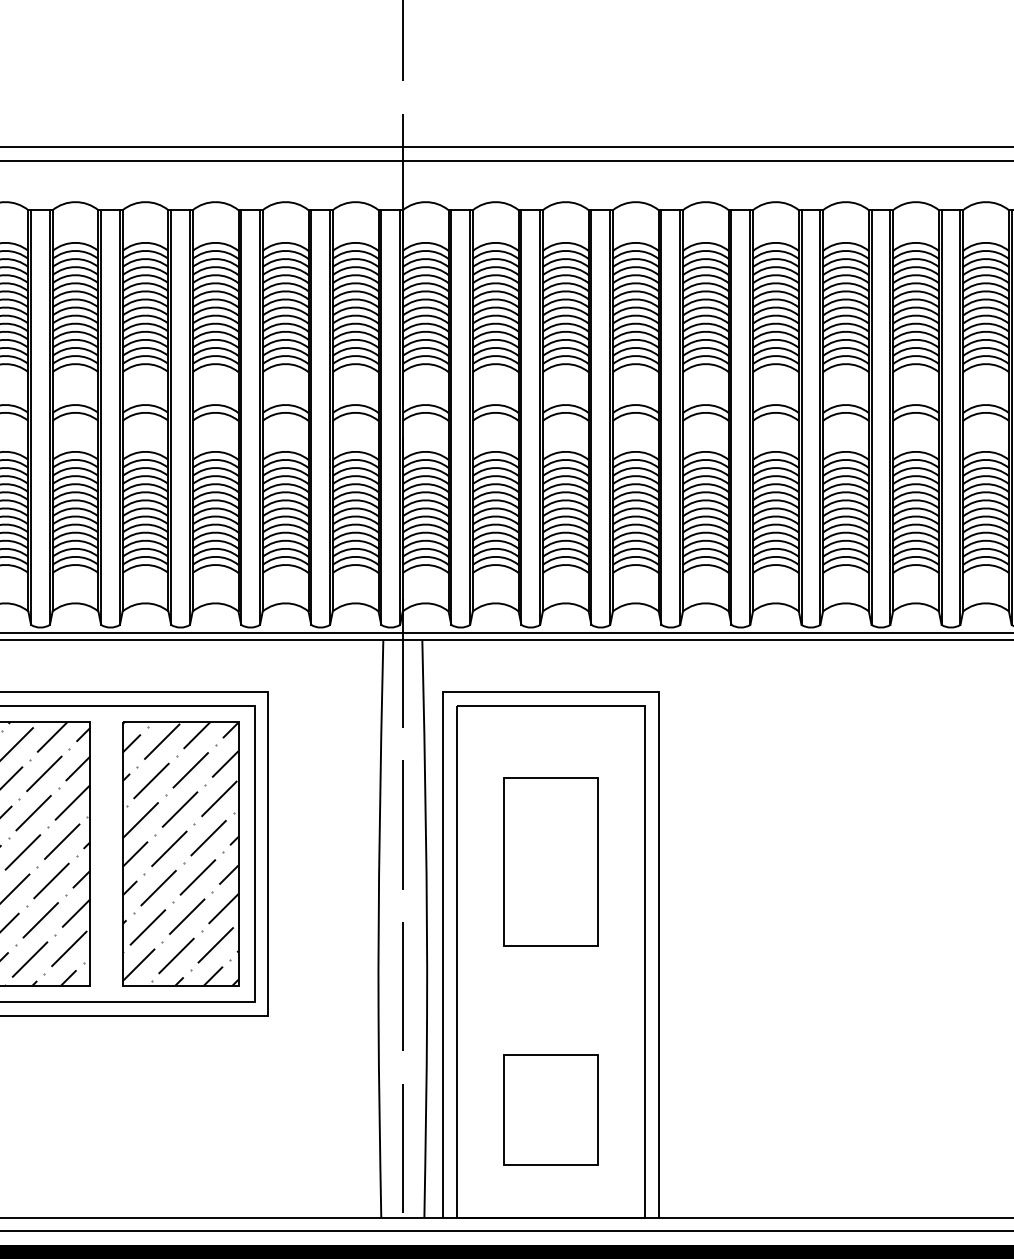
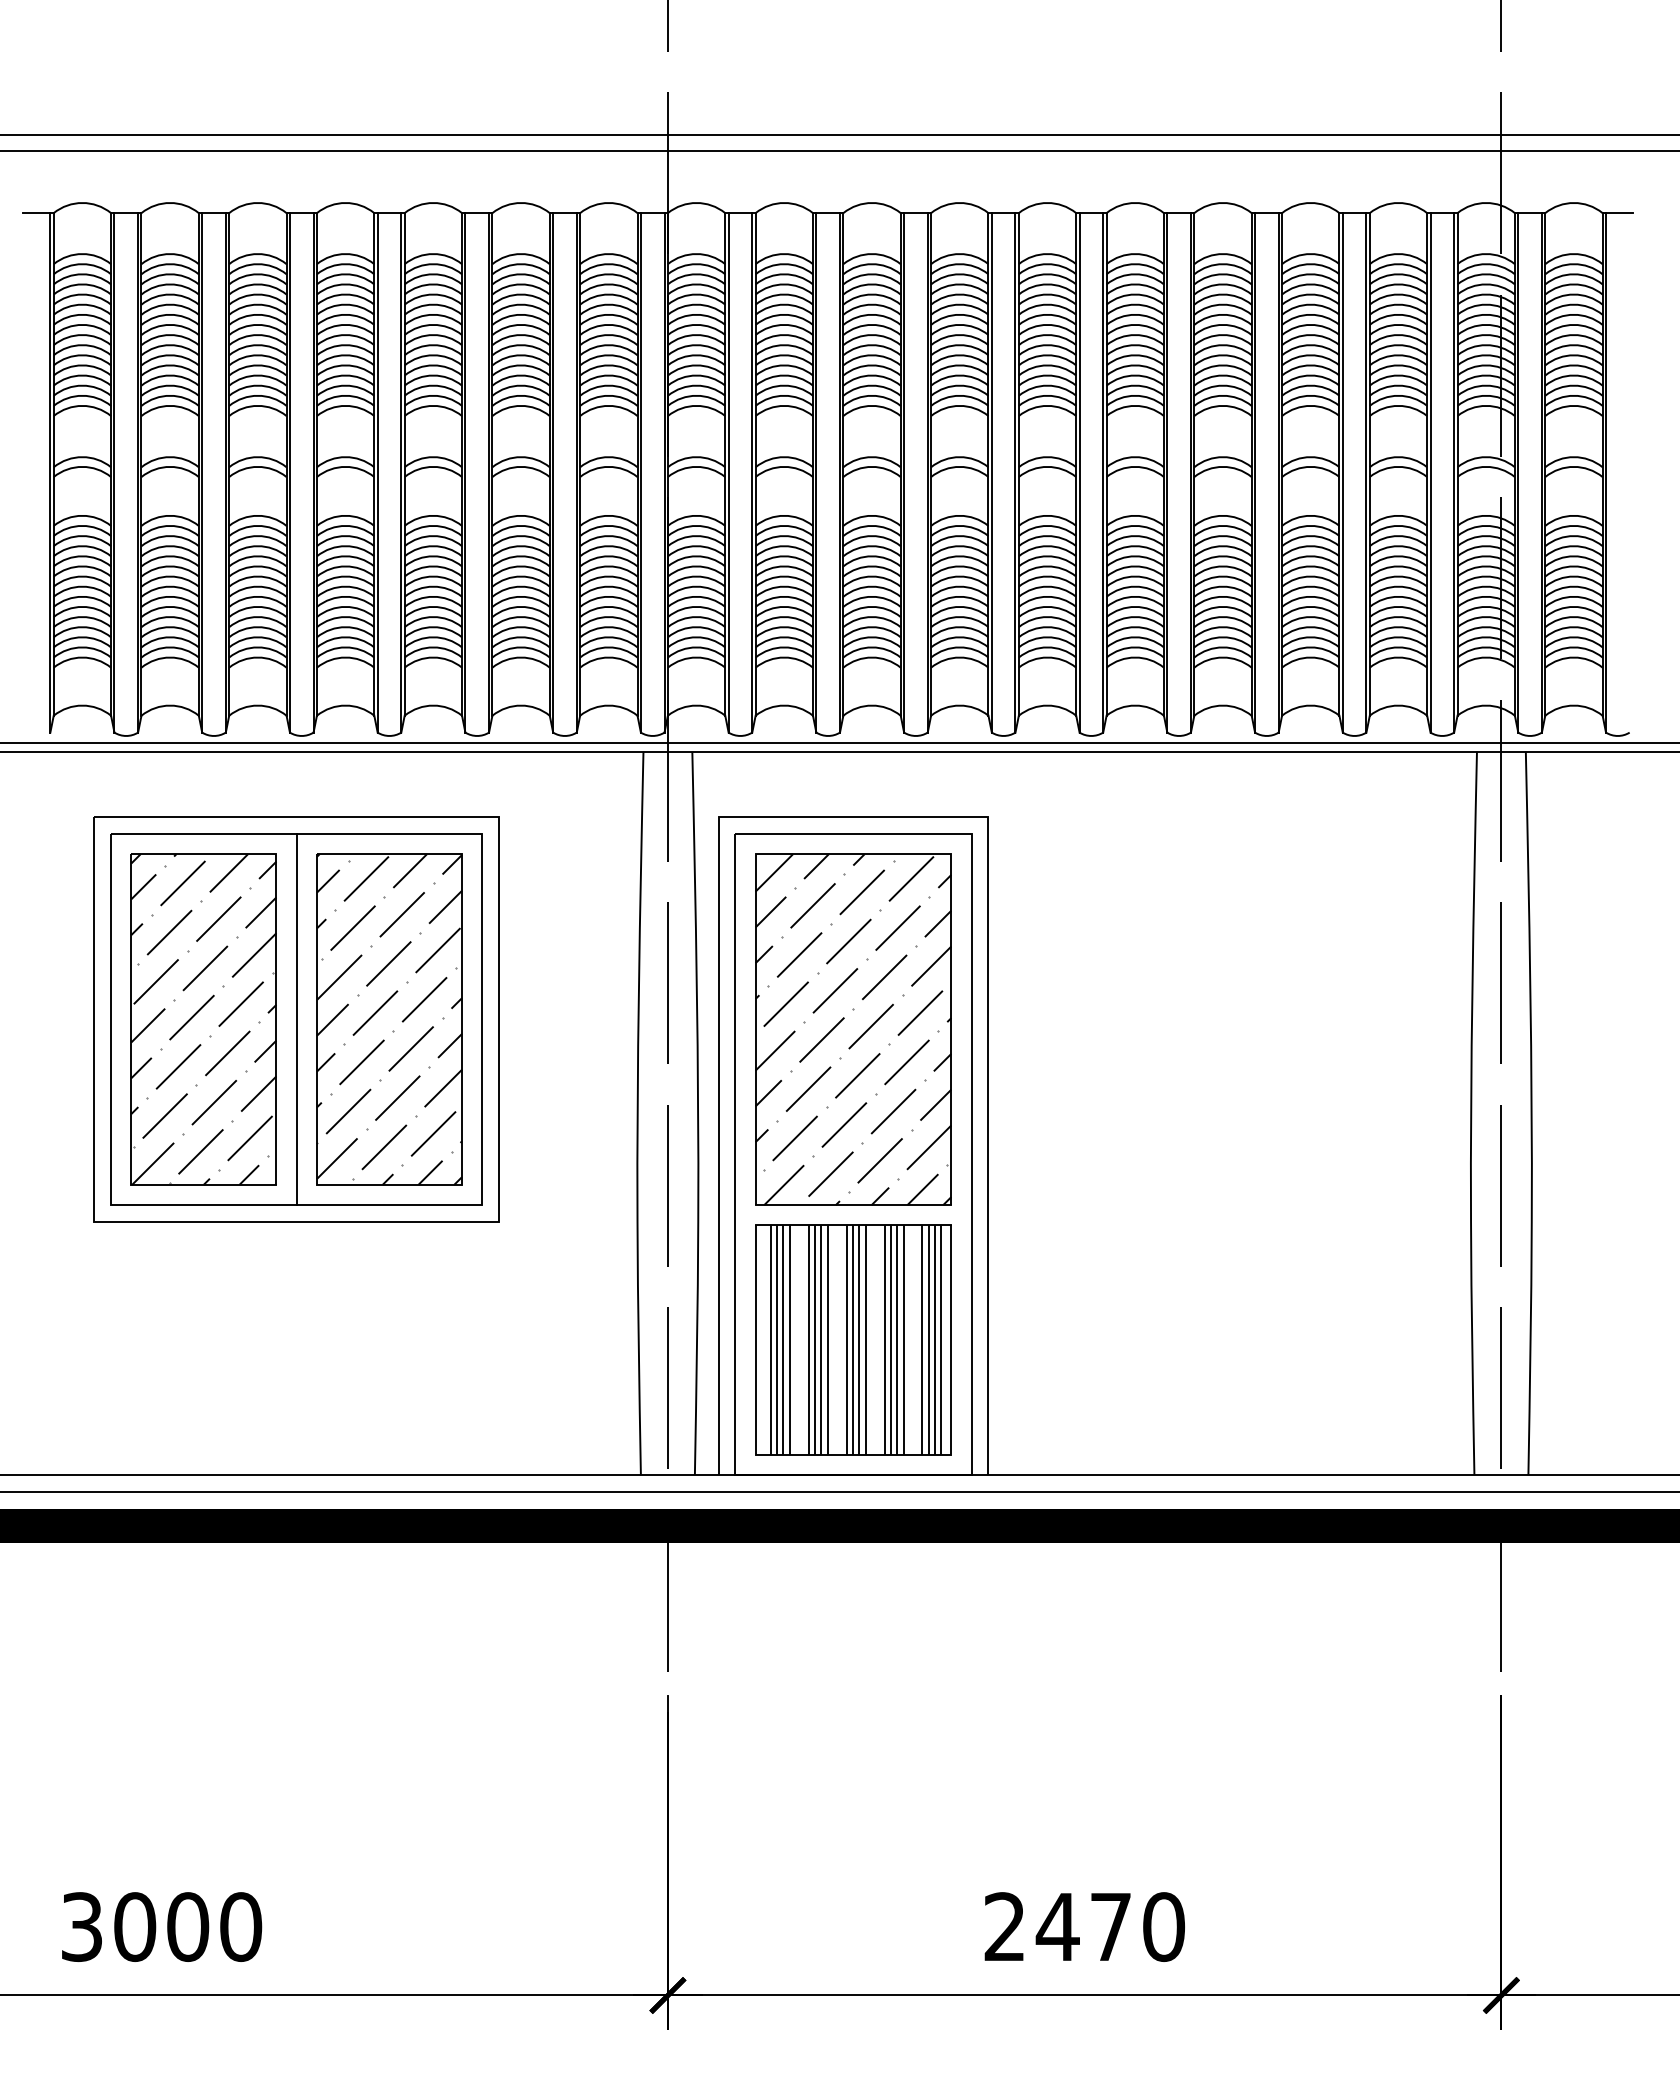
line: (106, 853) -> (296, 1019), added
part: (550, 861) -> (853, 1029), size x1.67
part: (550, 1109) -> (853, 1339), size x1.67

